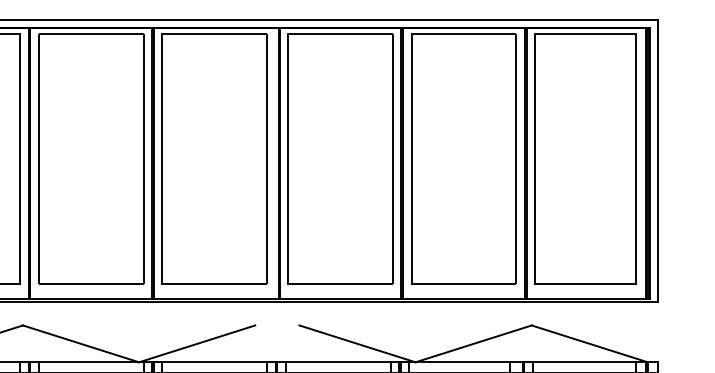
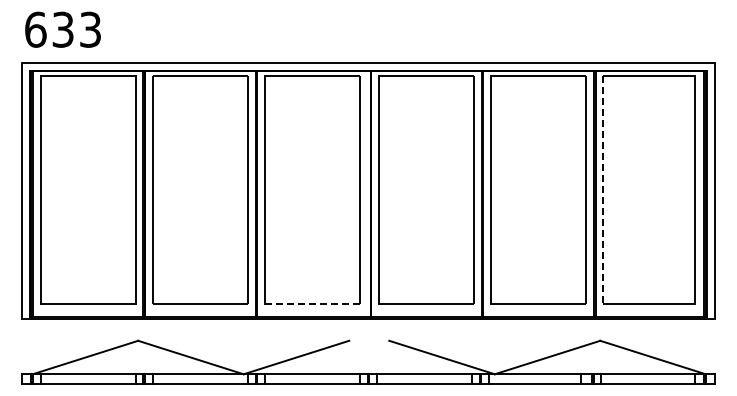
line: (535, 158) -> (603, 189), solid -> dashed
line: (214, 284) -> (312, 303), solid -> dashed

